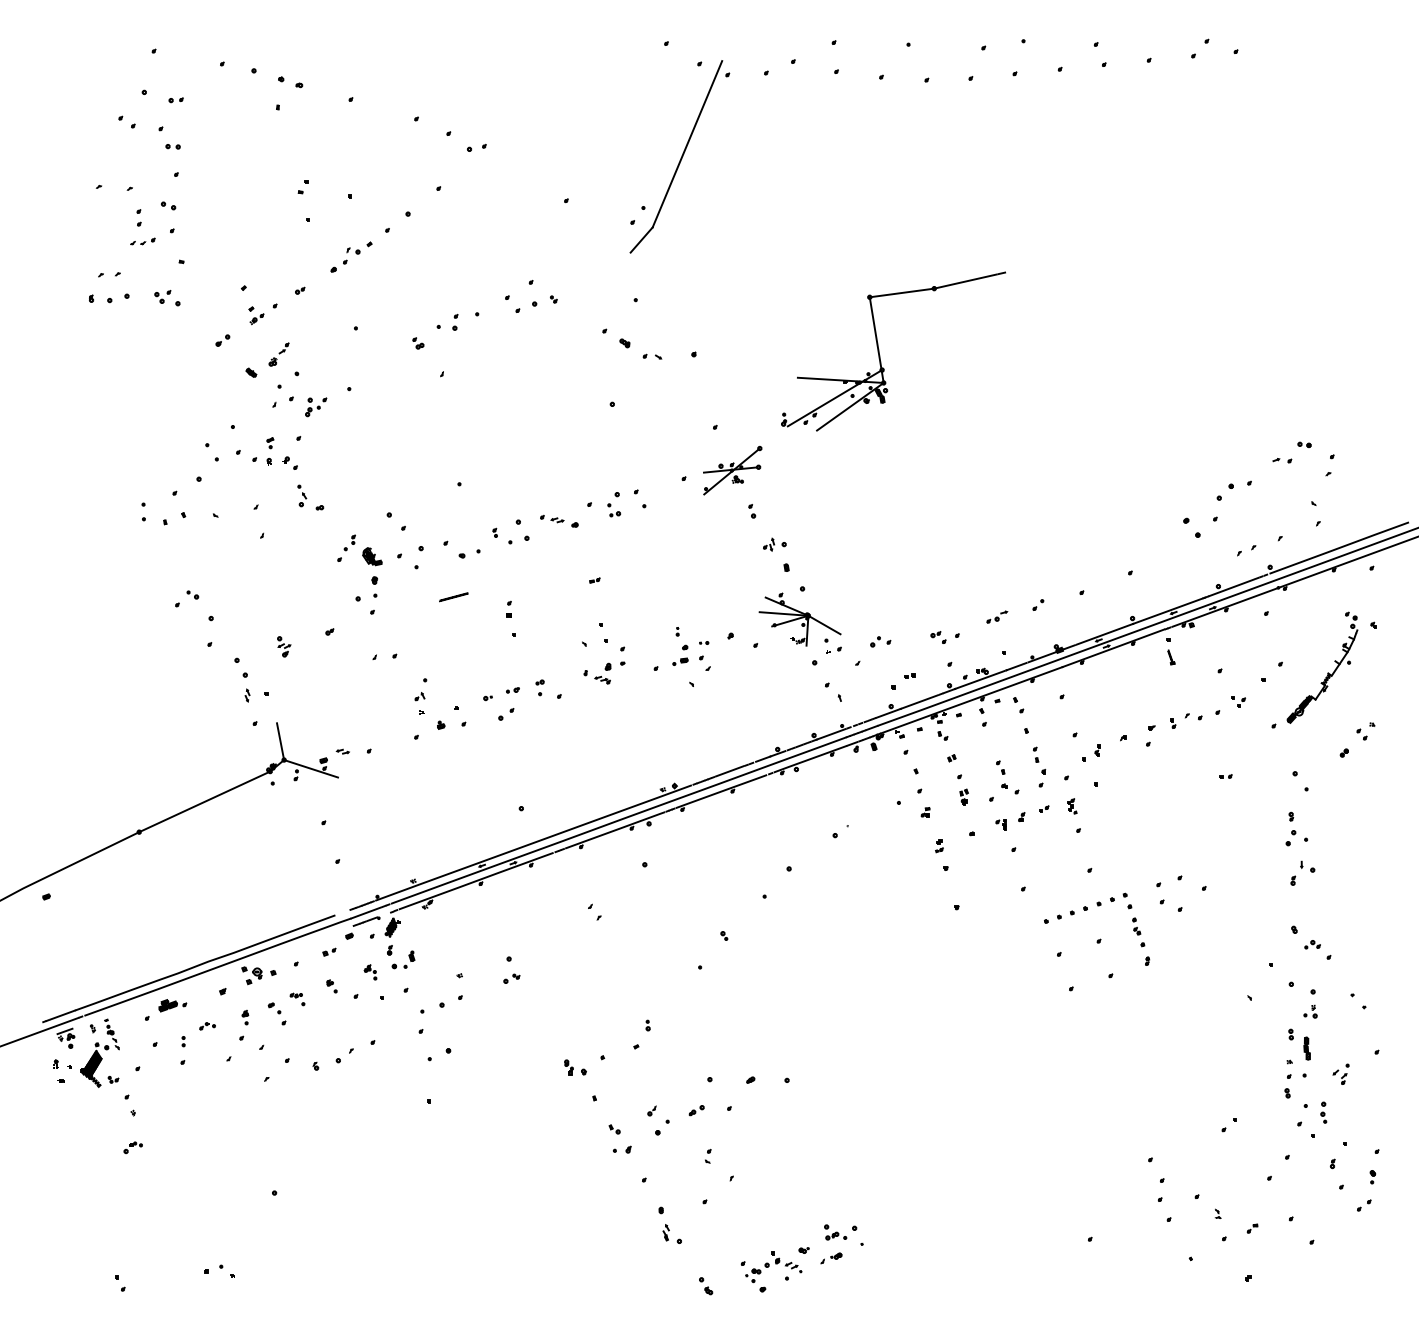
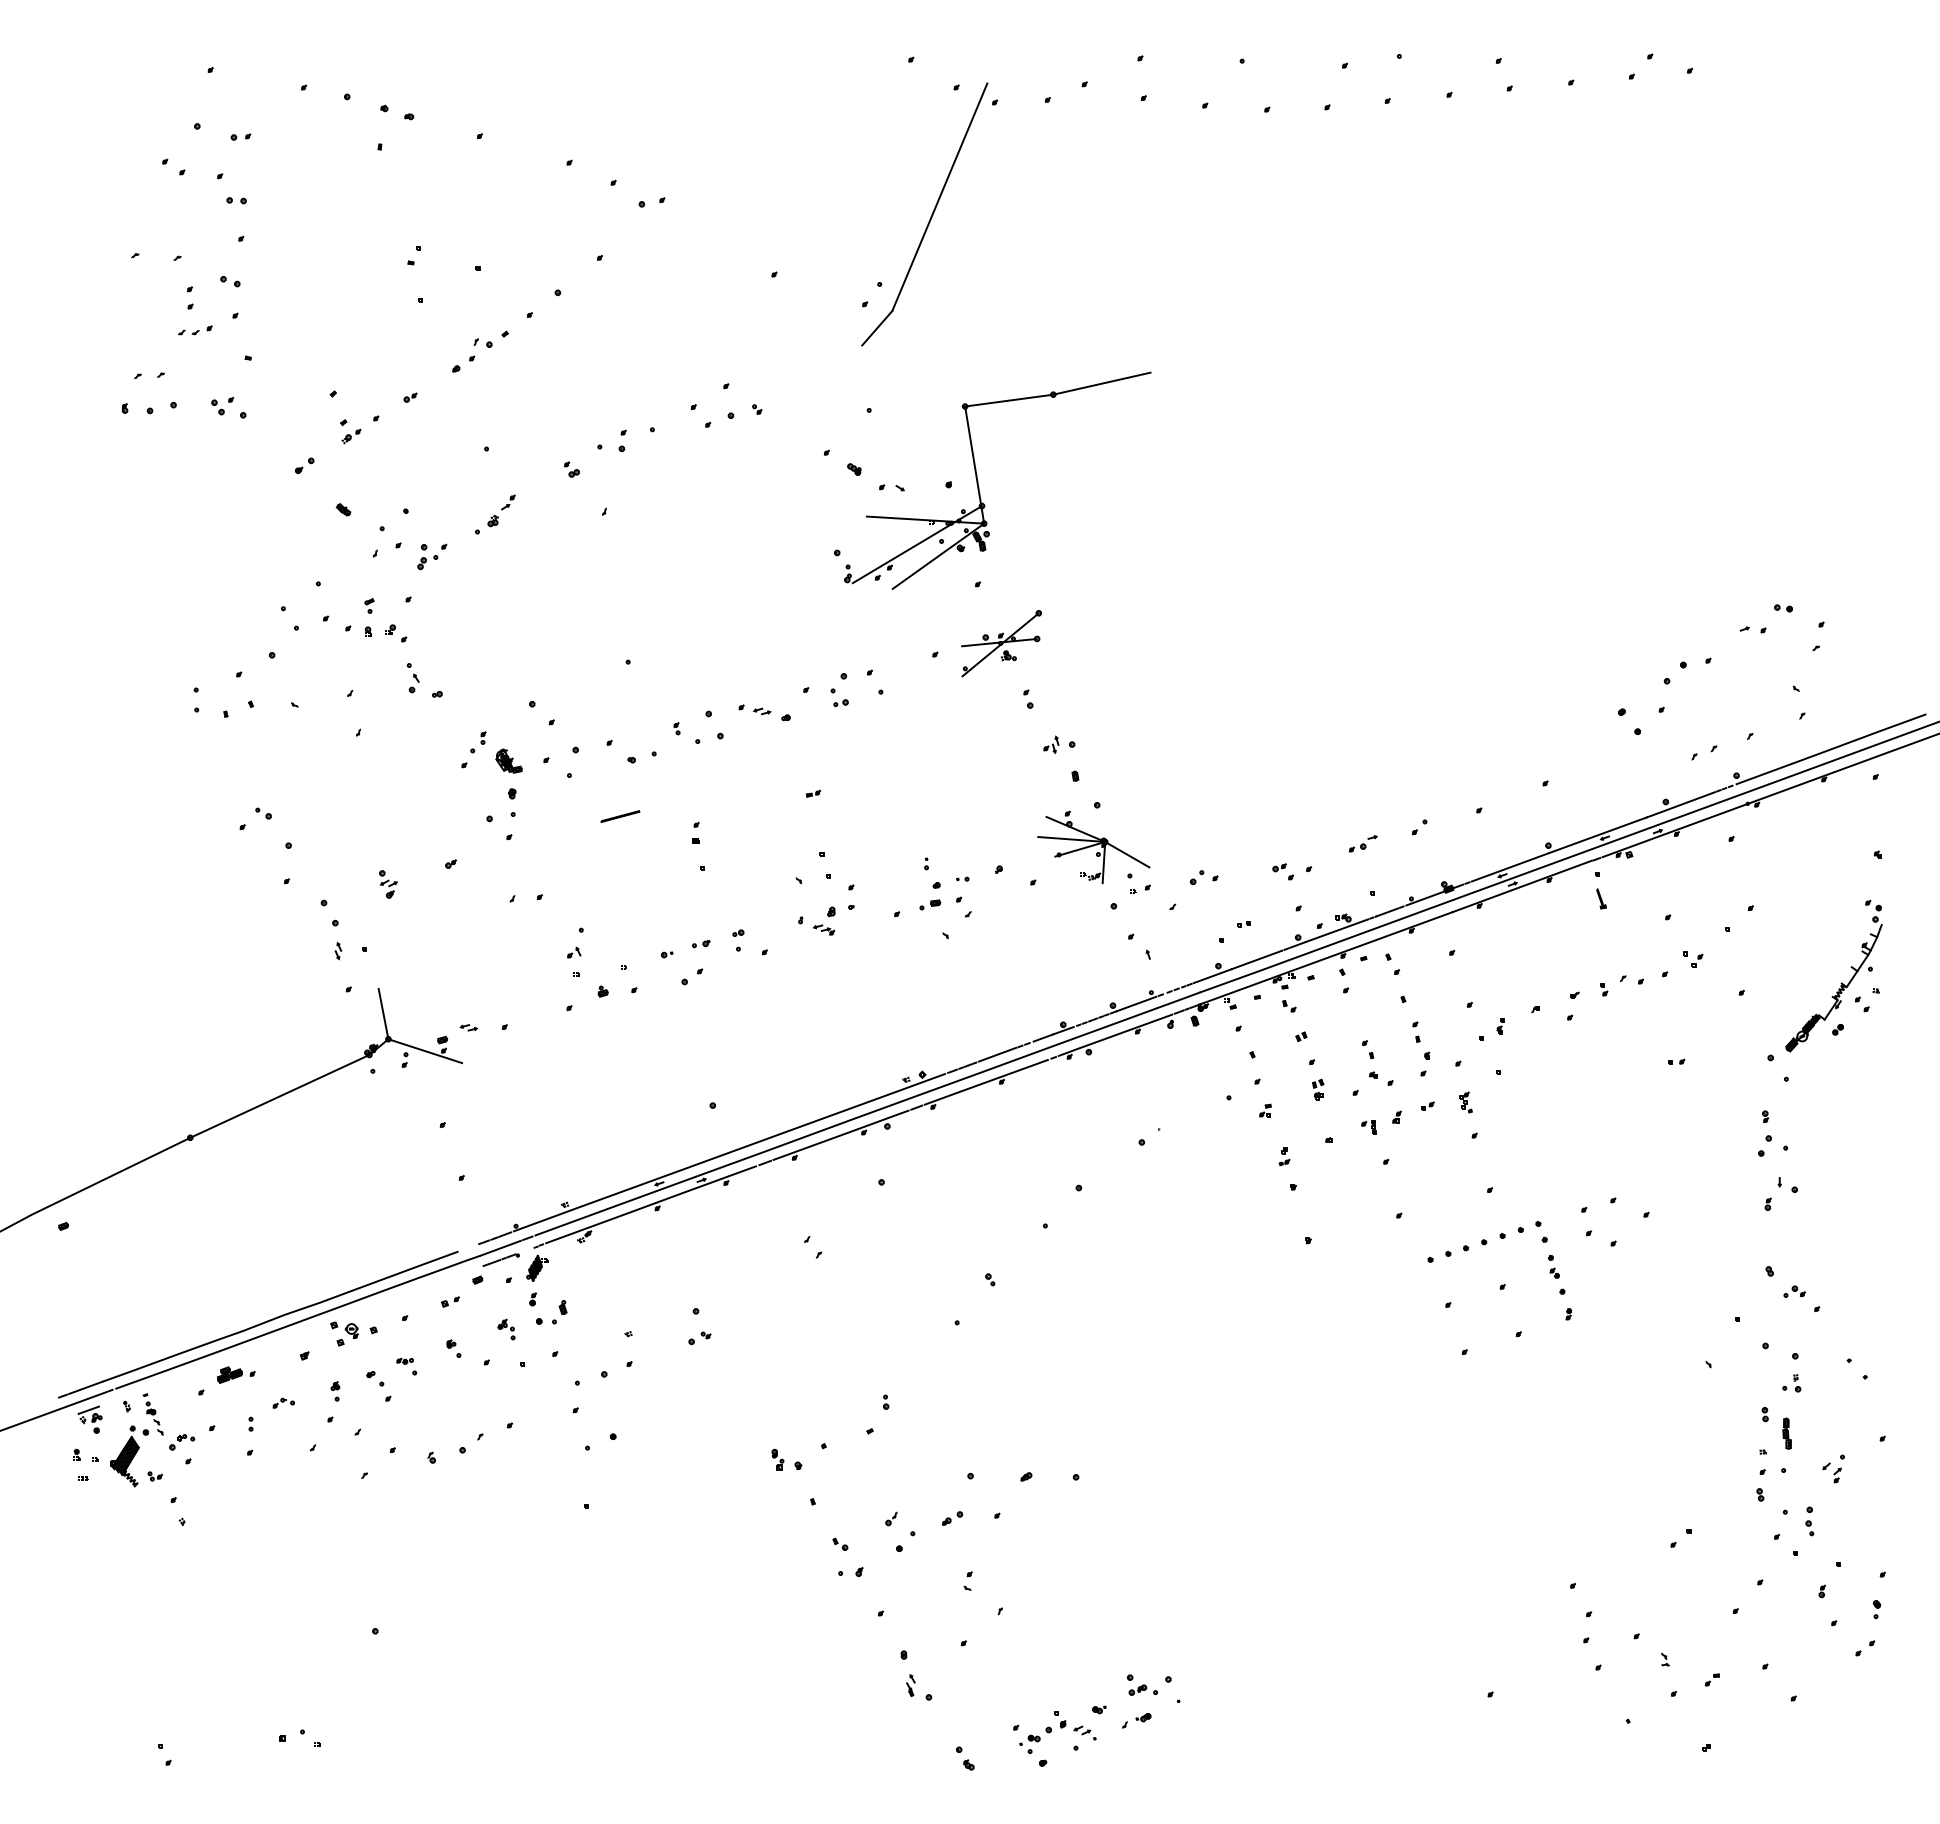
part: (879, 351) -> (978, 480), moved
part: (279, 354) -> (501, 510), moved
part: (1327, 672) -> (1841, 982), moved
part: (133, 1147) -> (182, 1442), moved

